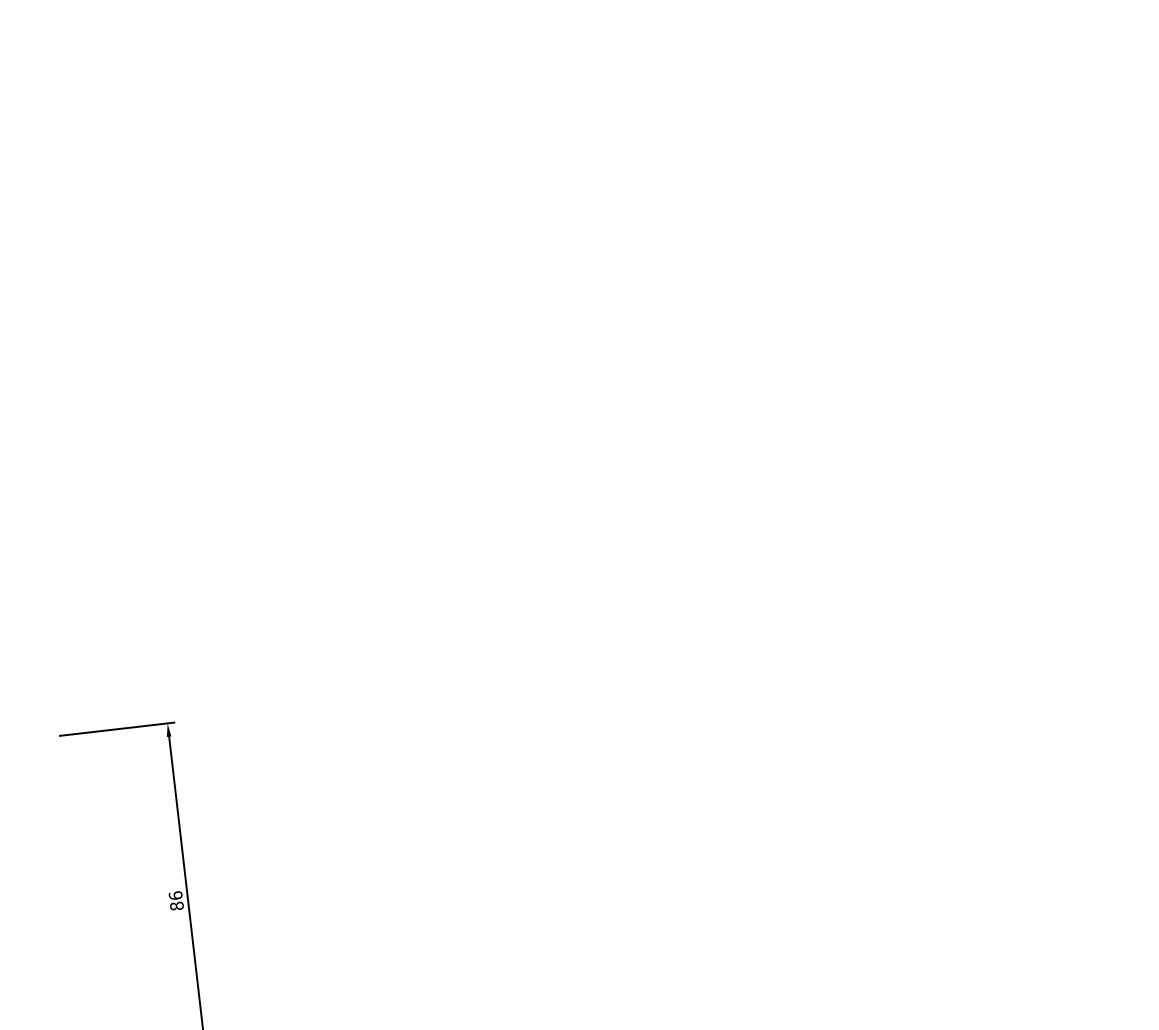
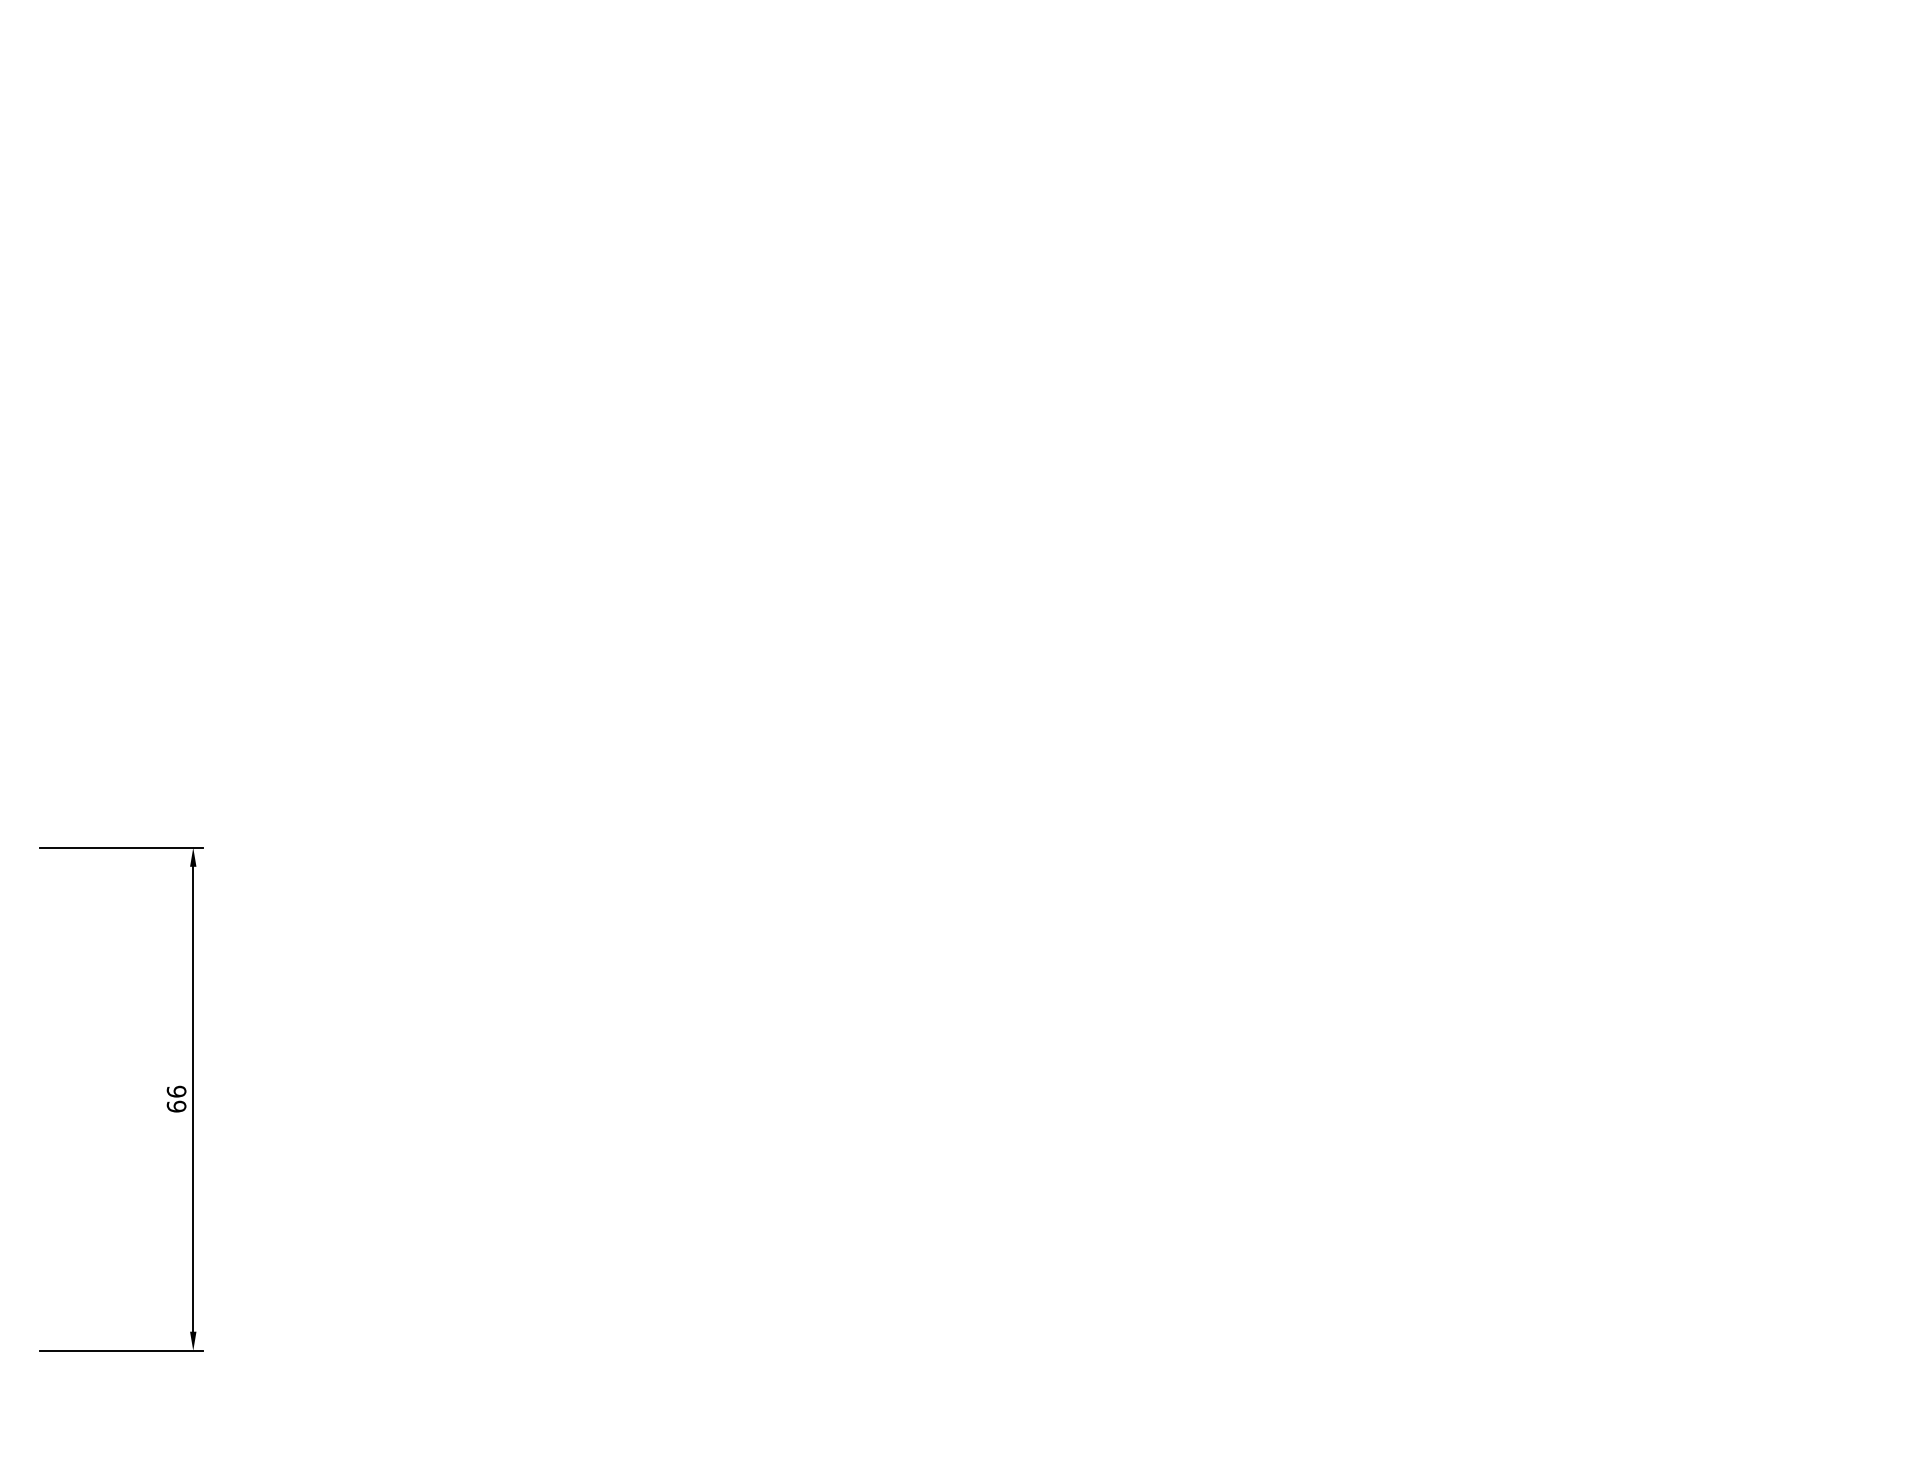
text: (176, 906) -> (176, 1106), 86 -> 66

